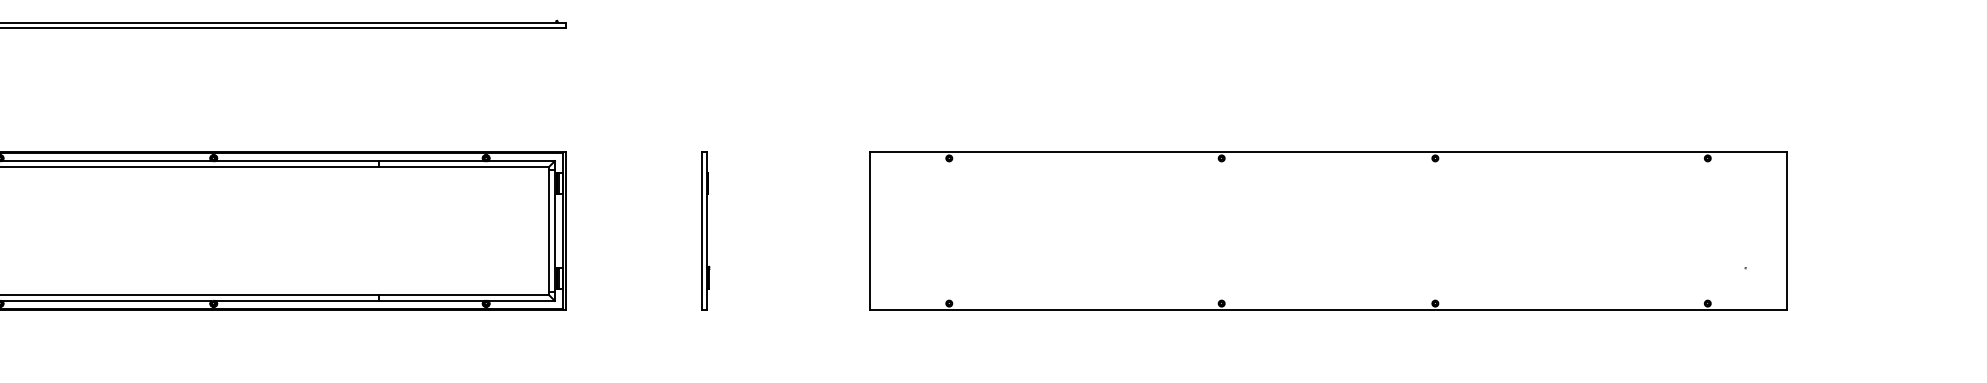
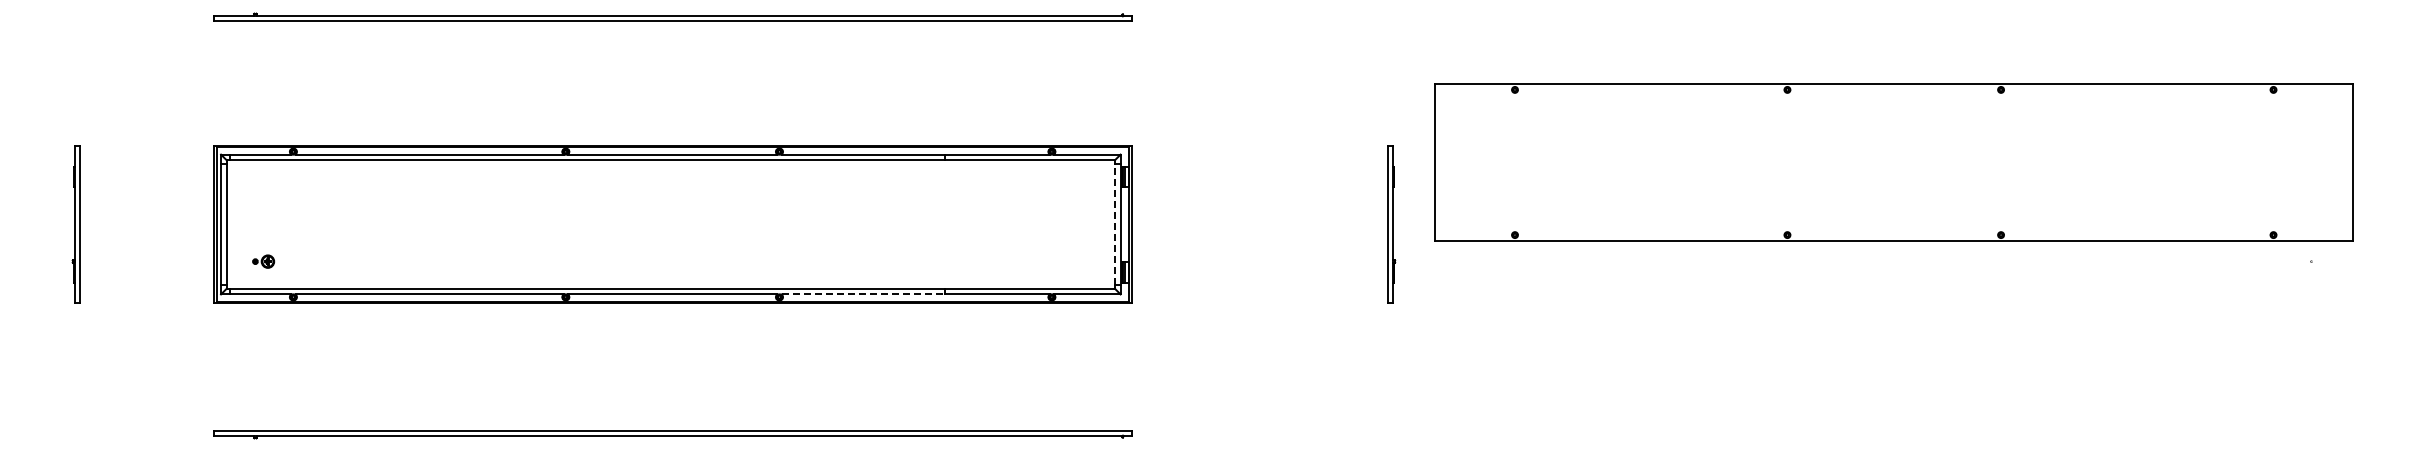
line: (548, 231) -> (1114, 224), solid -> dashed
part: (705, 231) -> (1391, 224), moved
part: (1327, 231) -> (1893, 162), moved
line: (297, 301) -> (863, 294), solid -> dashed

